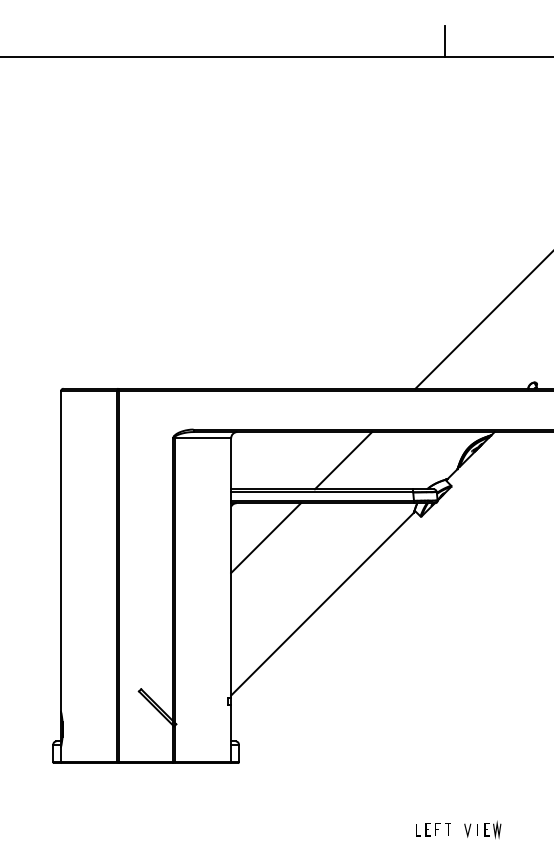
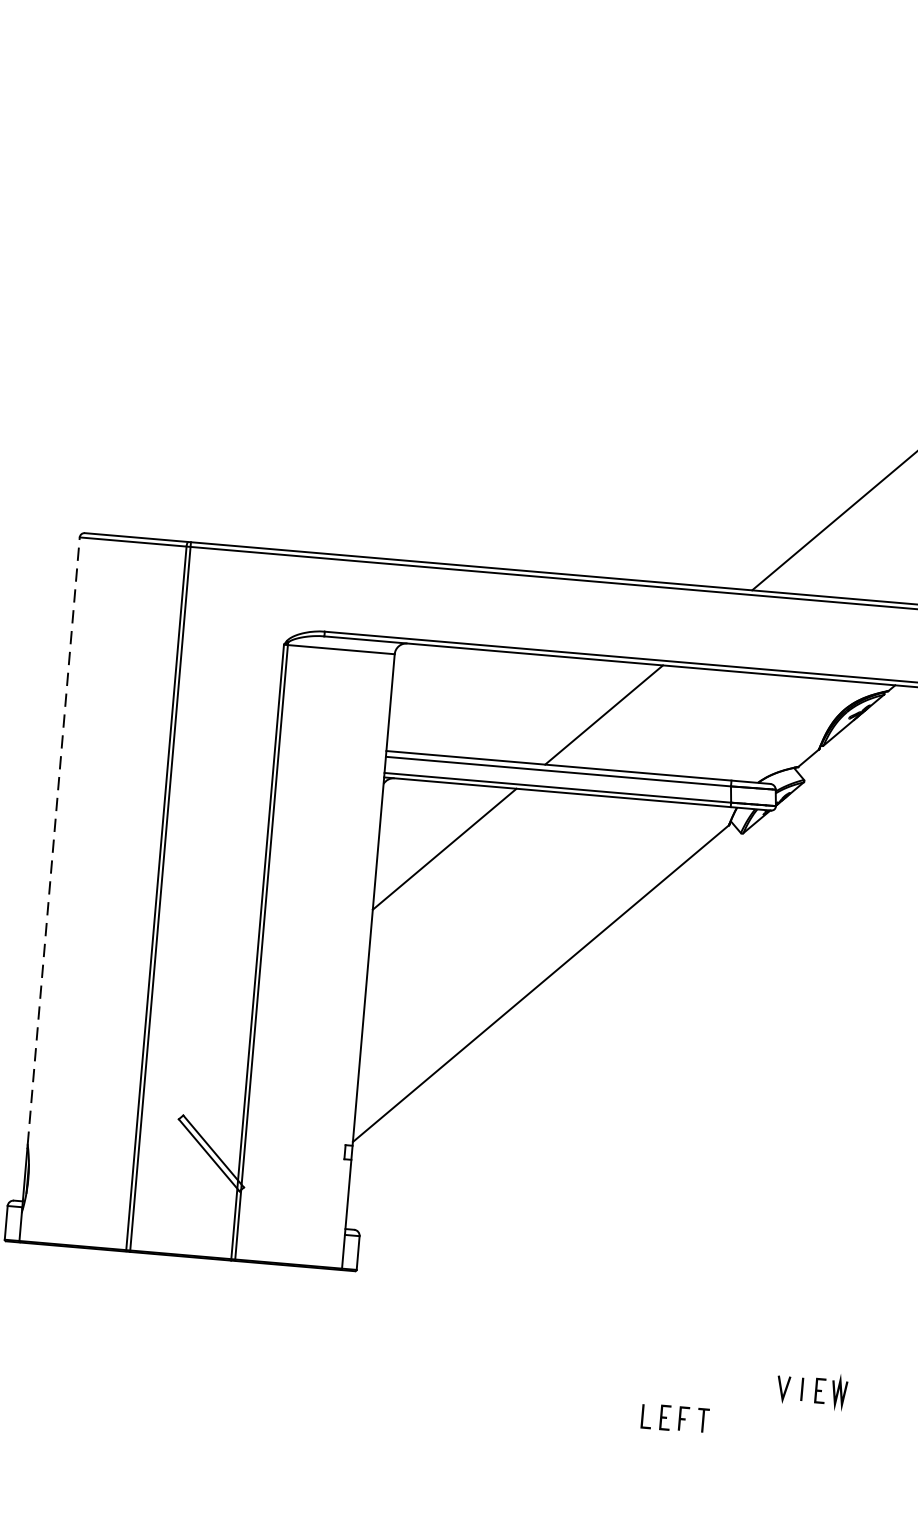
line: (61, 550) -> (54, 839), solid -> dashed
part: (433, 829) -> (675, 1417), moved
part: (482, 829) -> (811, 1389), moved

